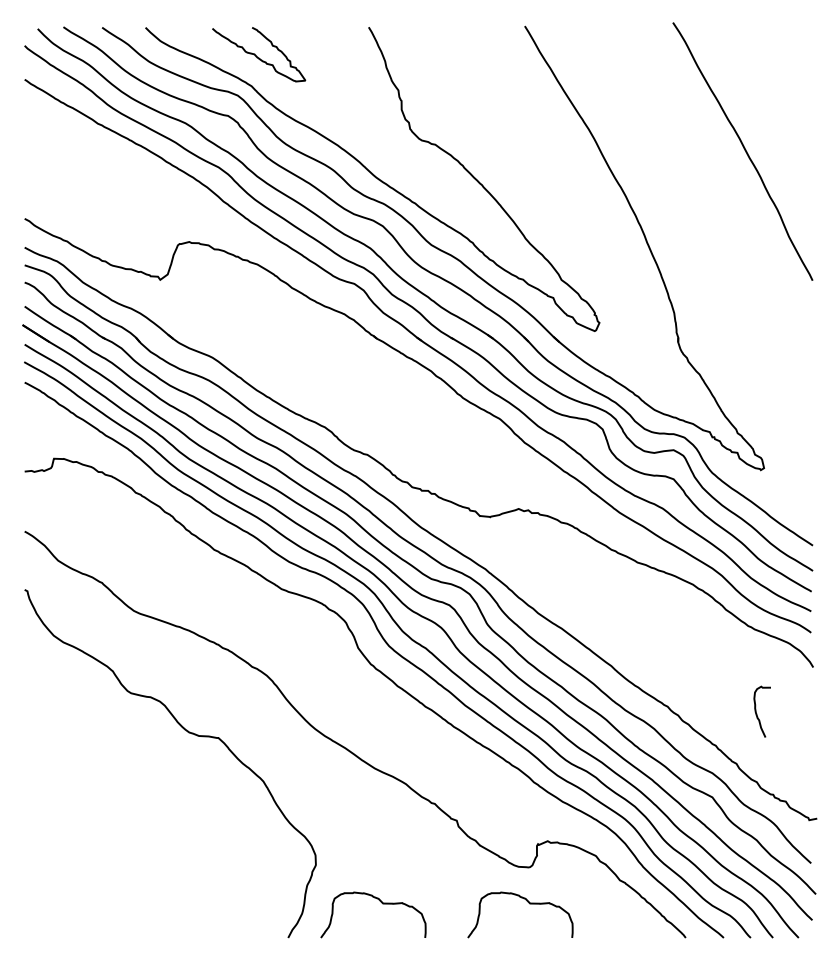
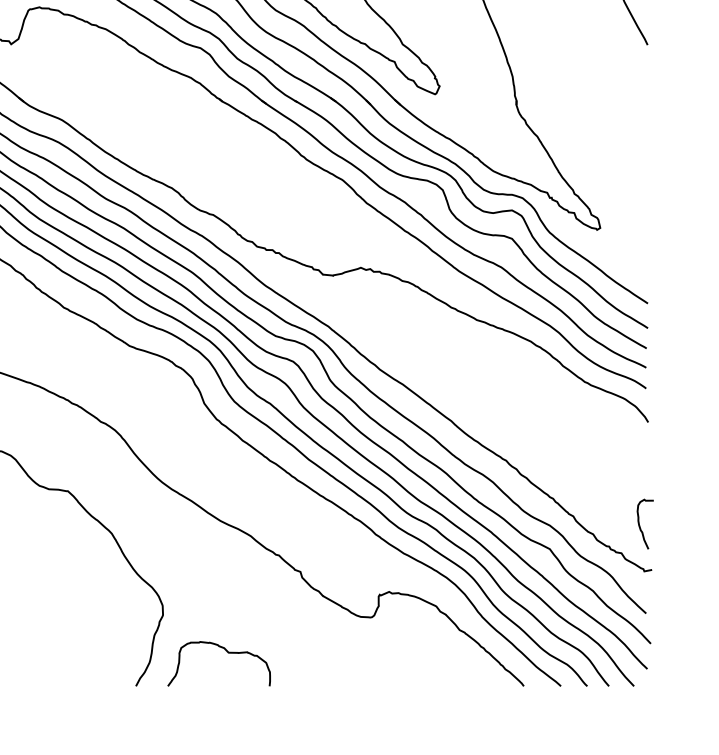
curve: (757, 713) -> (640, 525), moved
curve: (529, 904) -> (371, 653), removed

